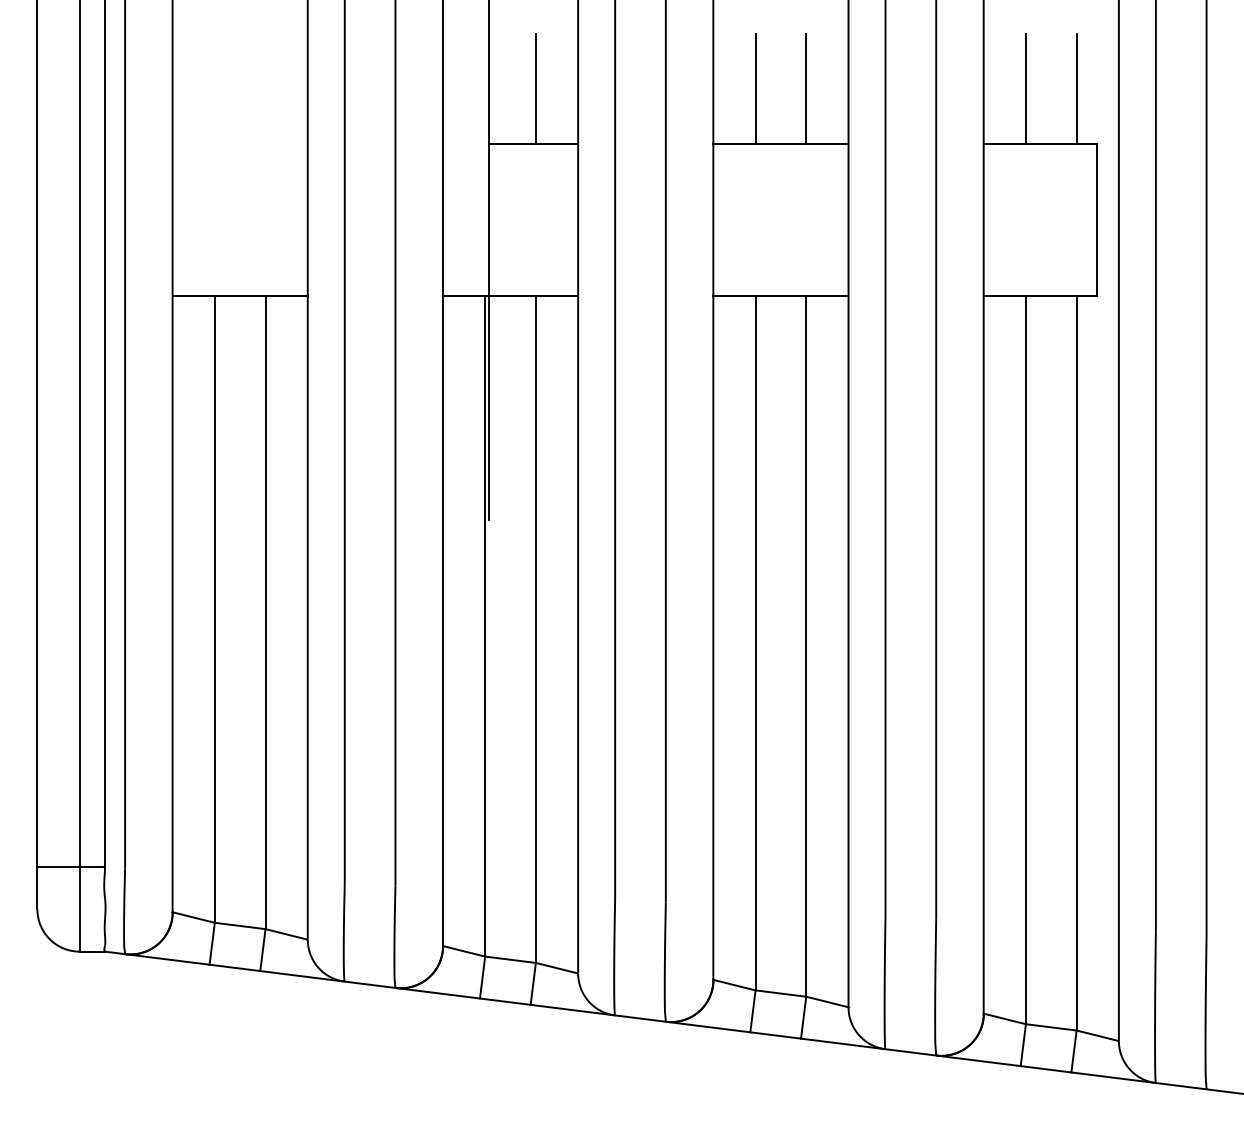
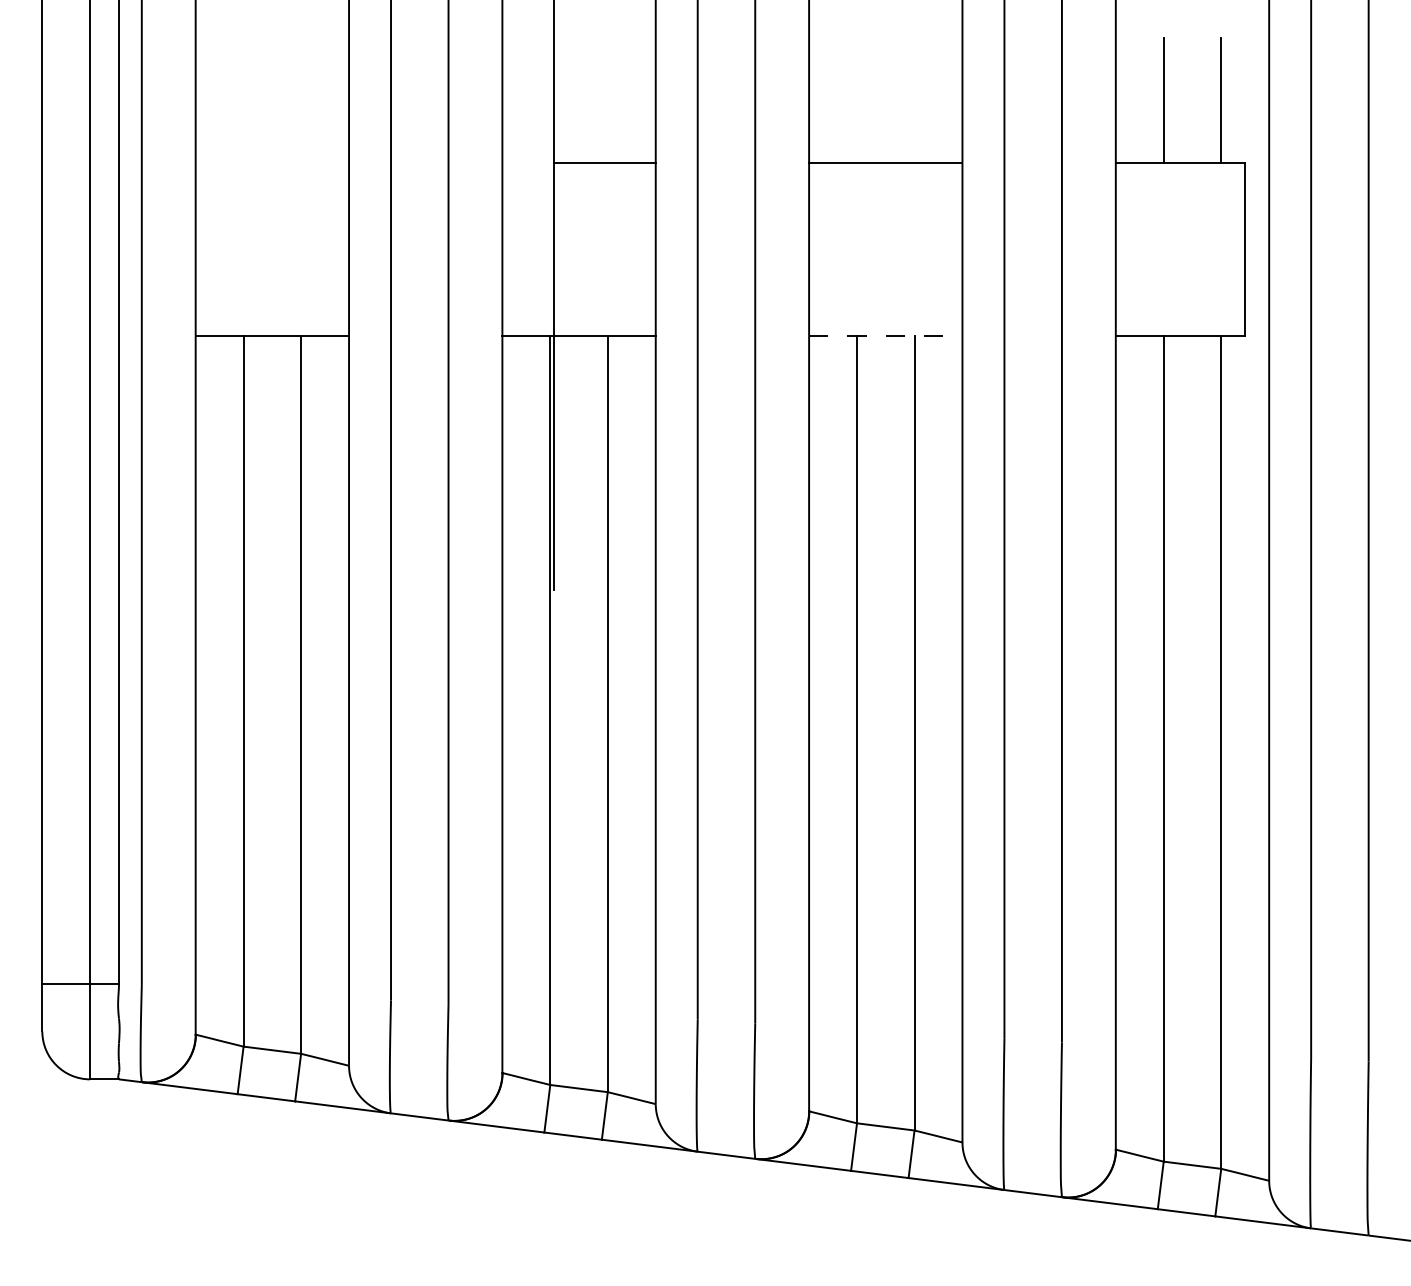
line: (535, 88) -> (607, 100), removed
line: (755, 88) -> (857, 100), removed
line: (806, 88) -> (914, 100), removed
line: (780, 295) -> (885, 335), solid -> dashed

